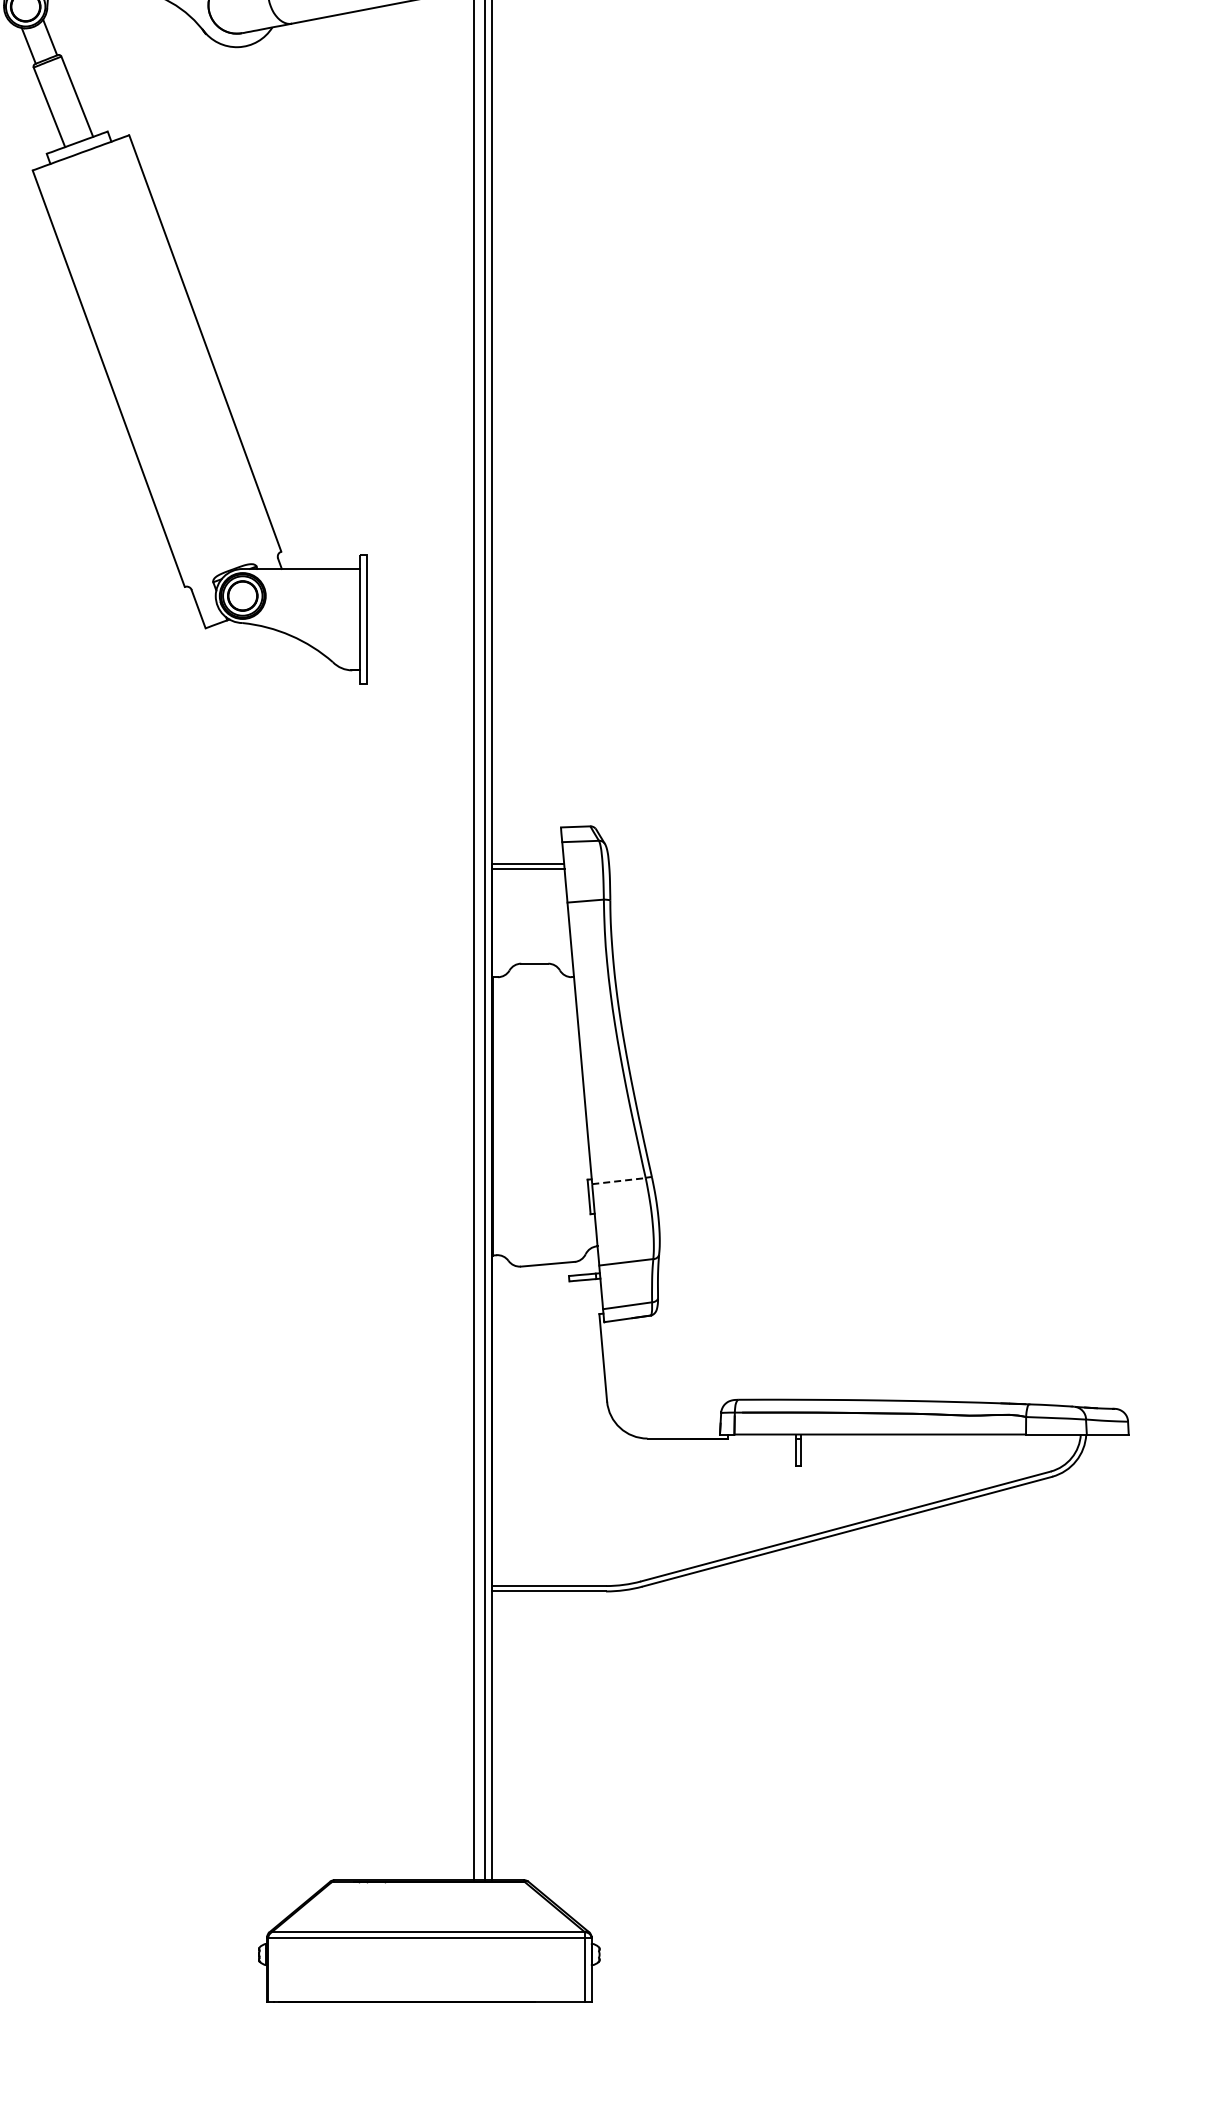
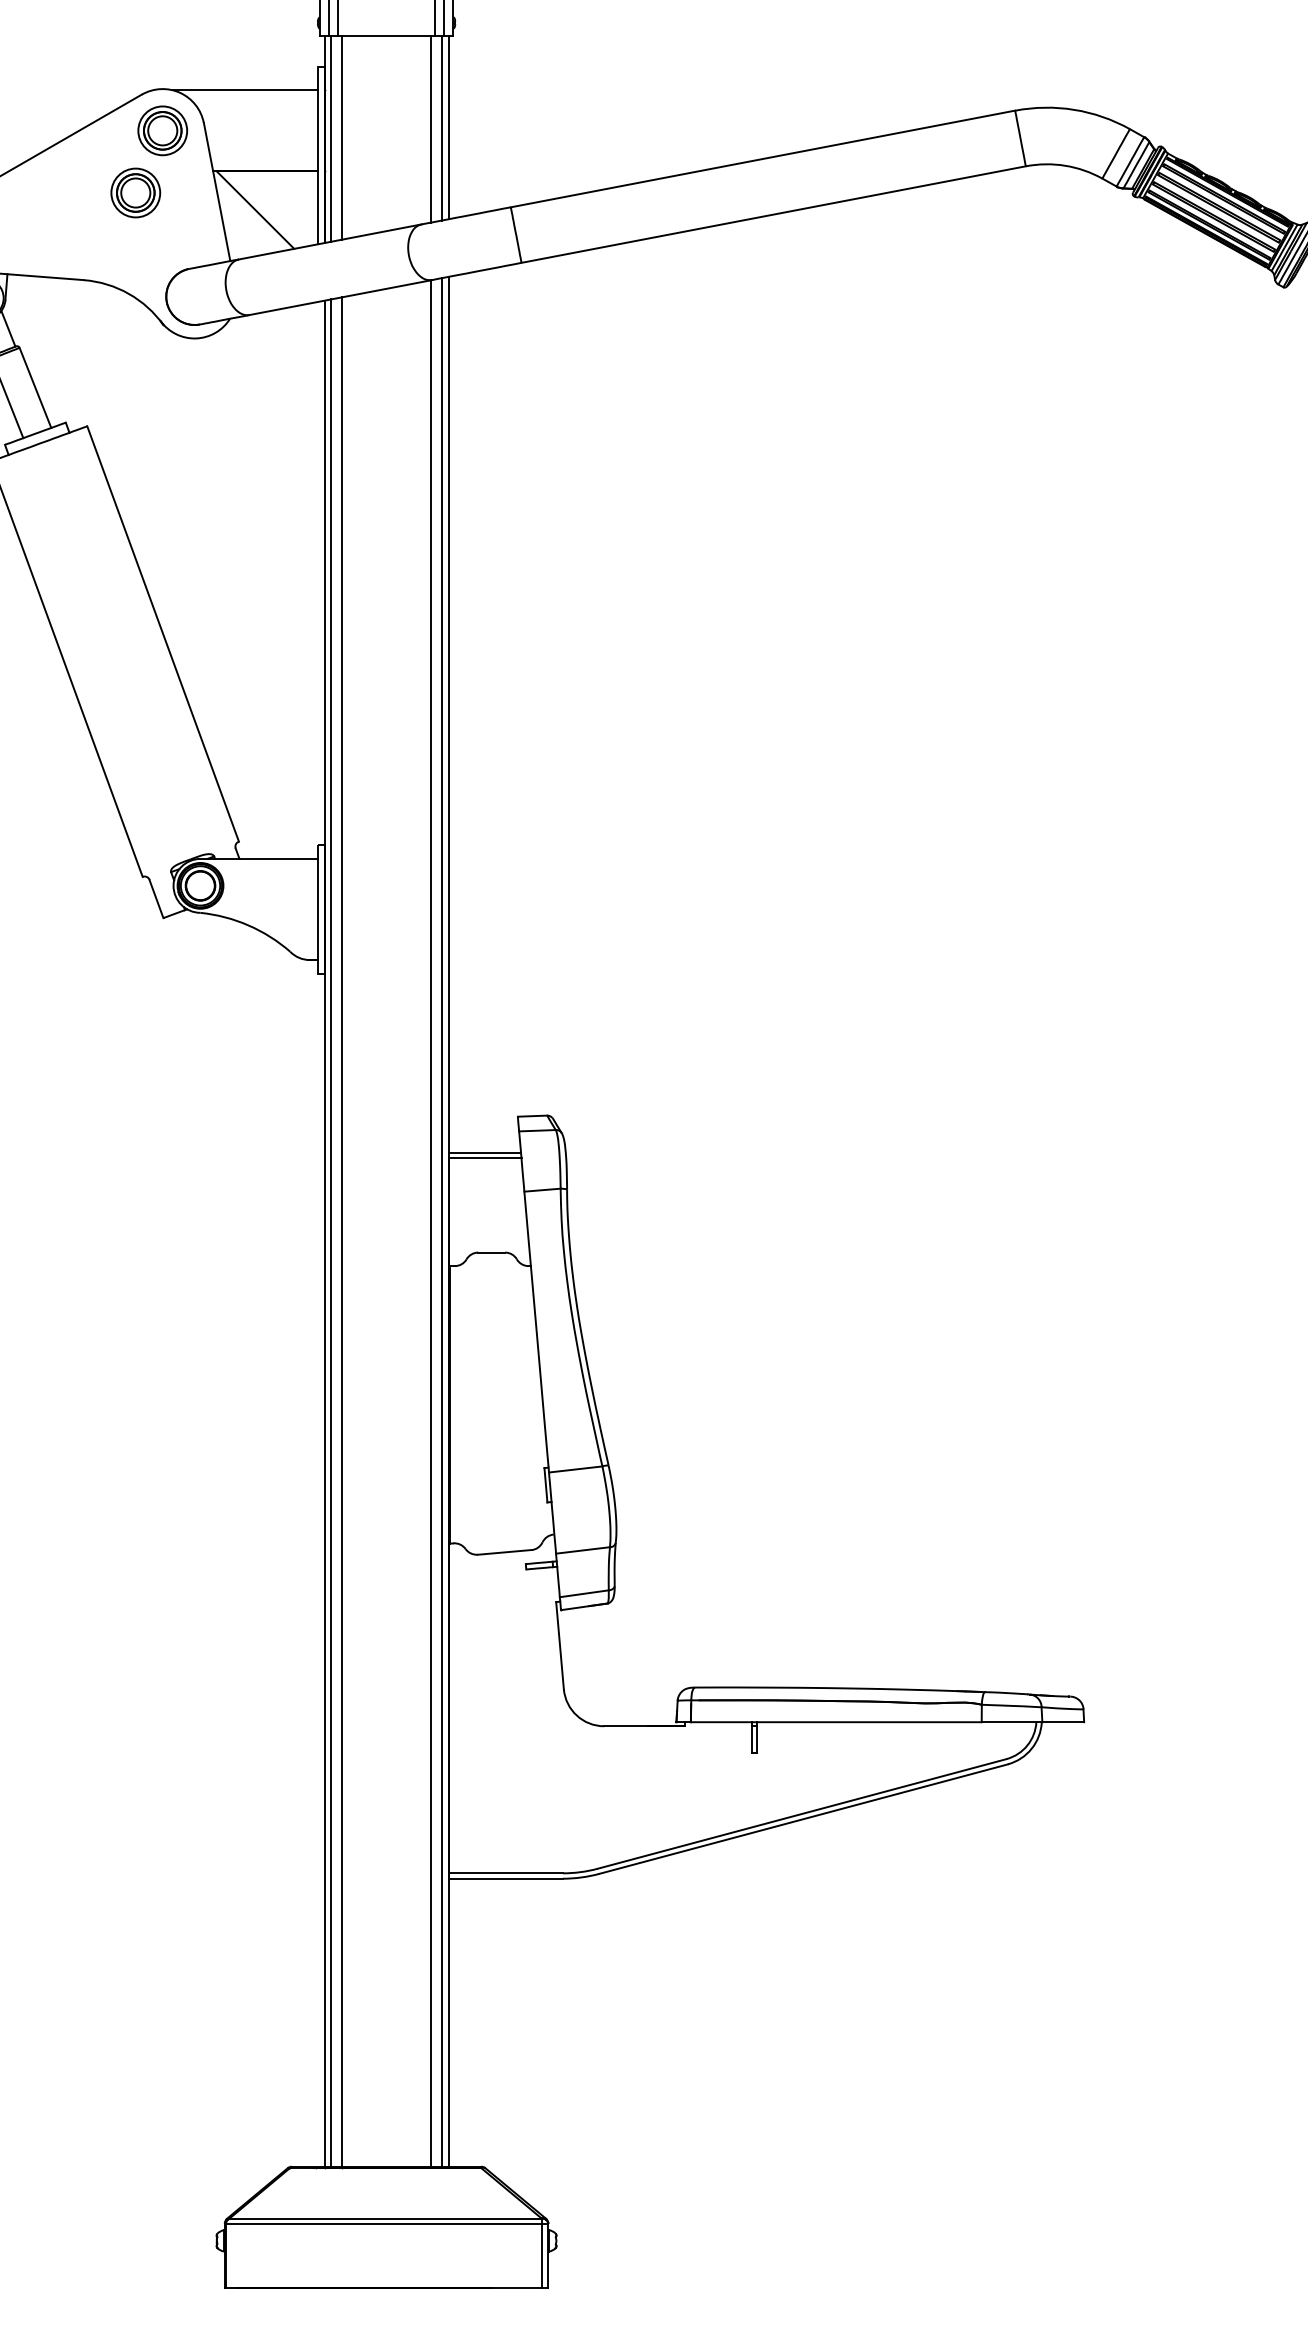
line: (385, 942) -> (342, 1231), added
line: (374, 943) -> (331, 1232), added
line: (367, 944) -> (324, 1233), added
line: (618, 1181) -> (575, 1469), dashed -> solid

